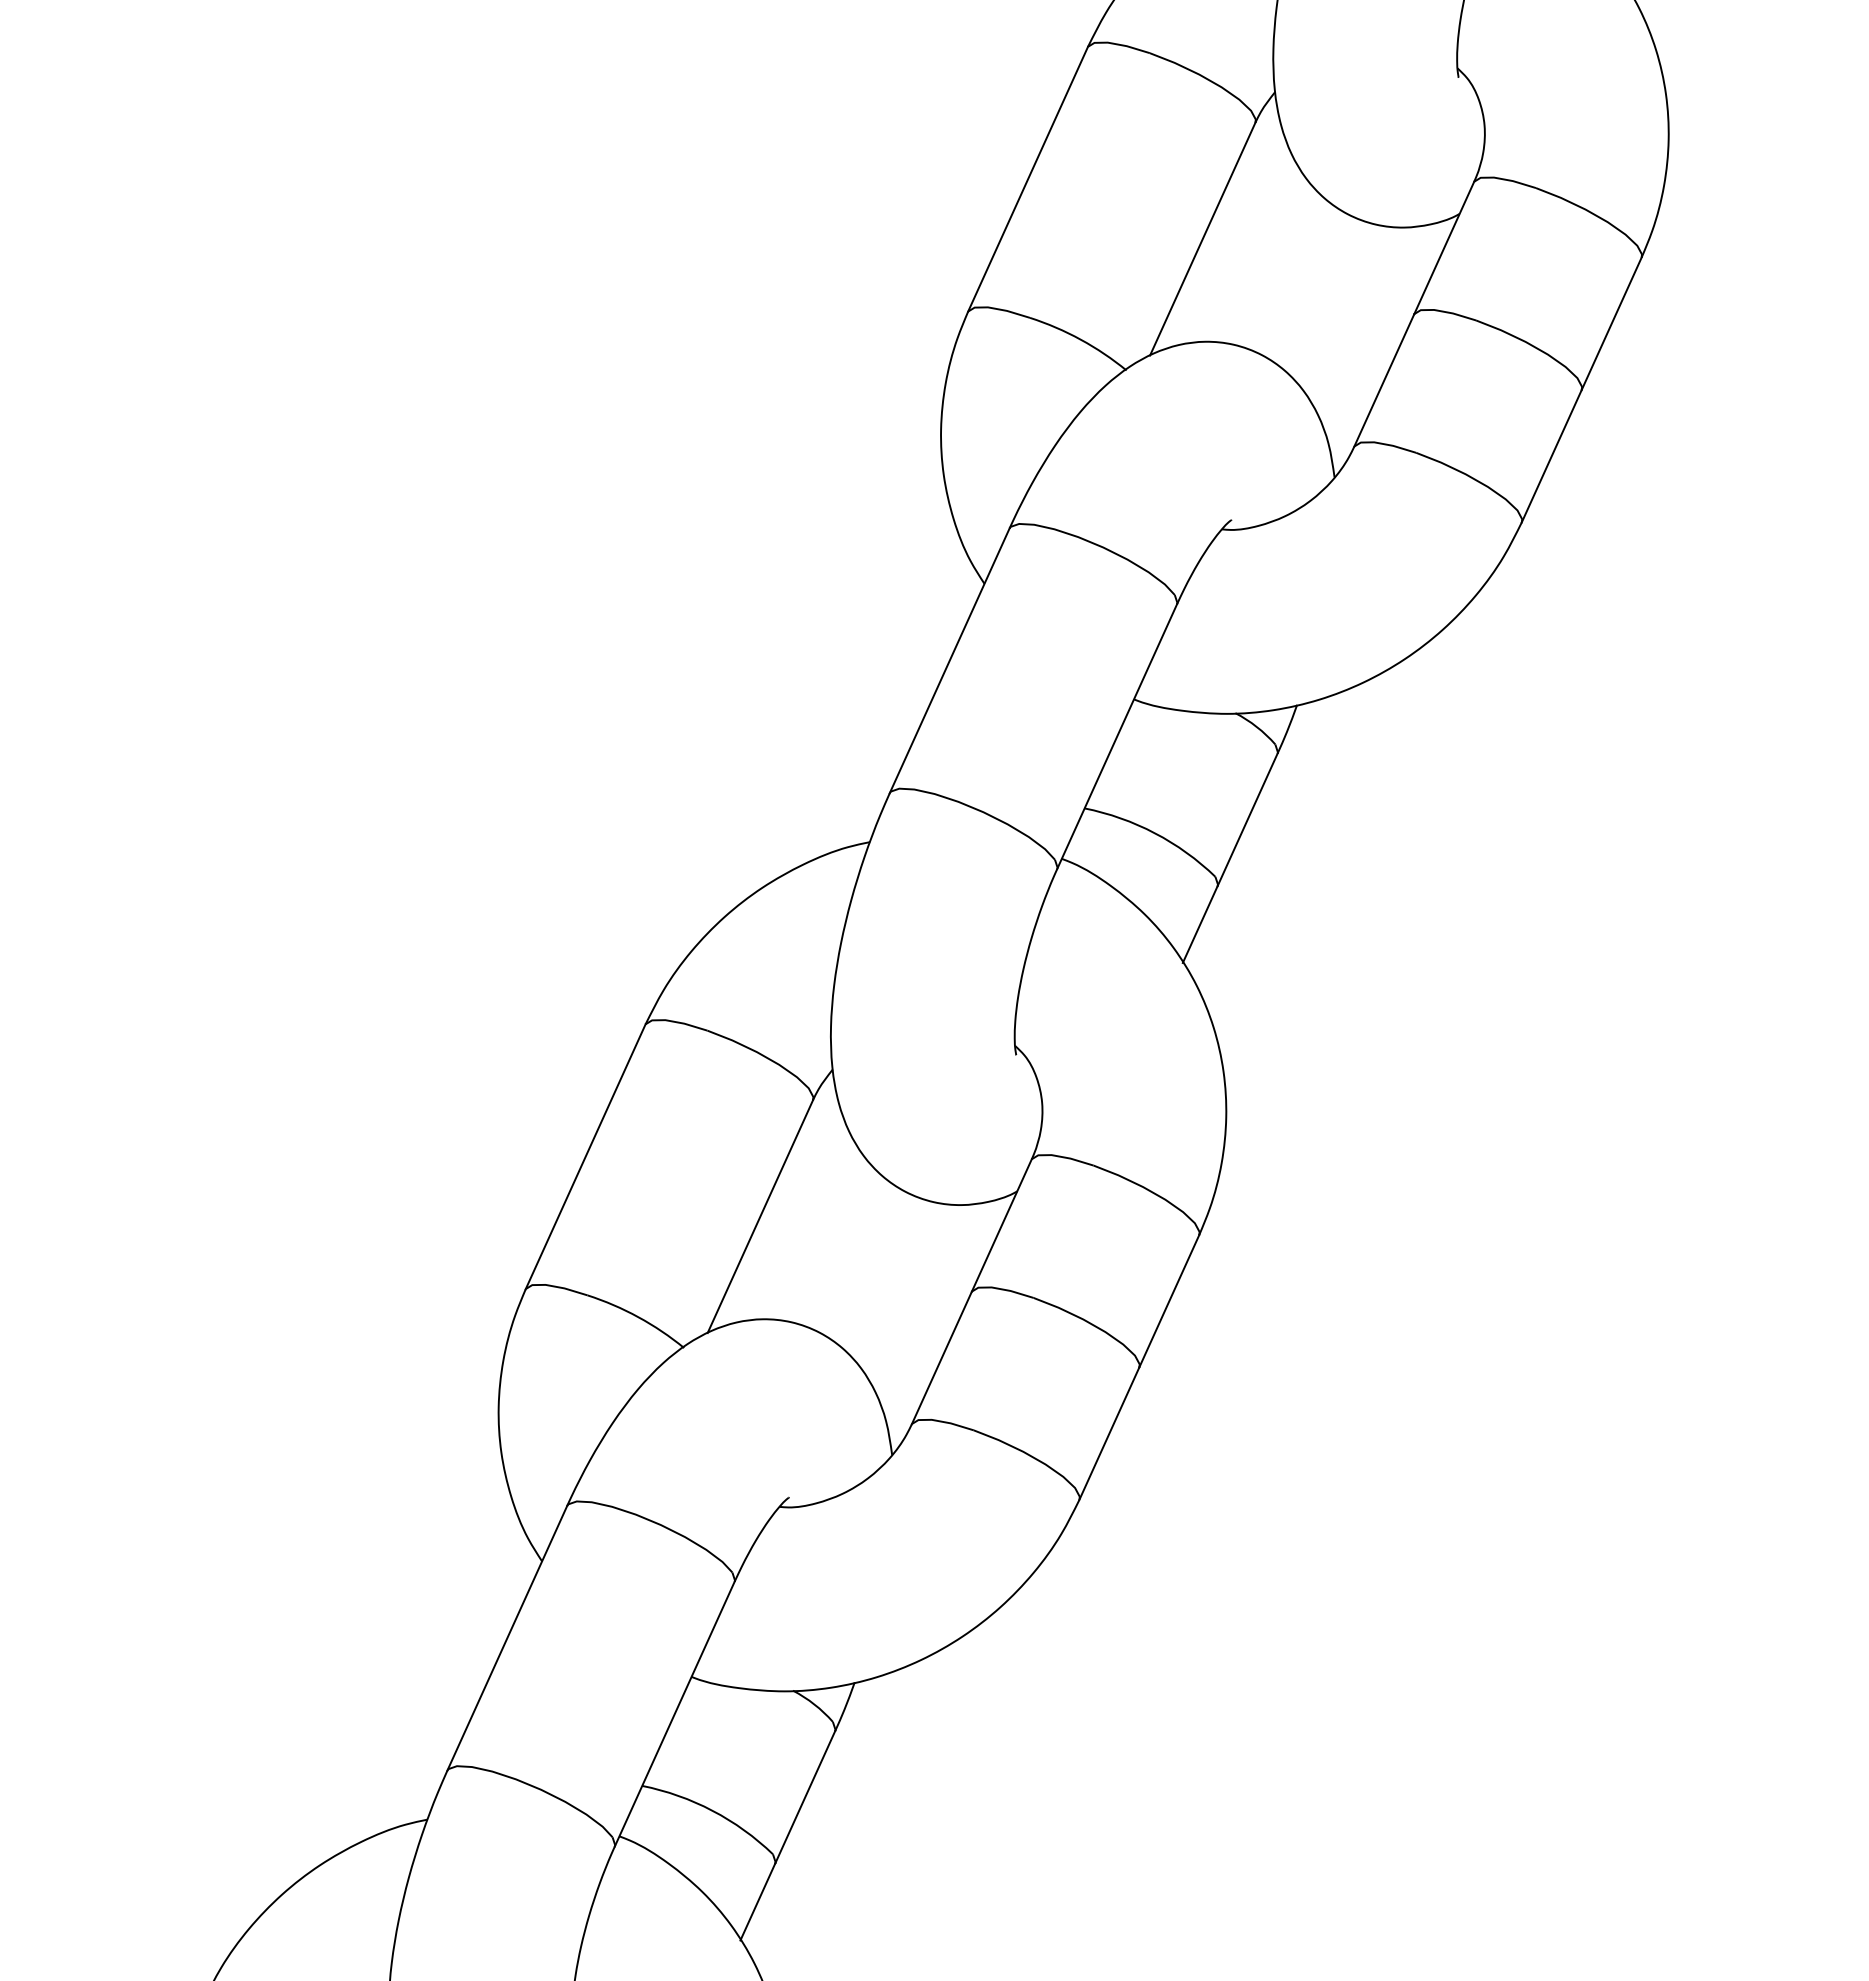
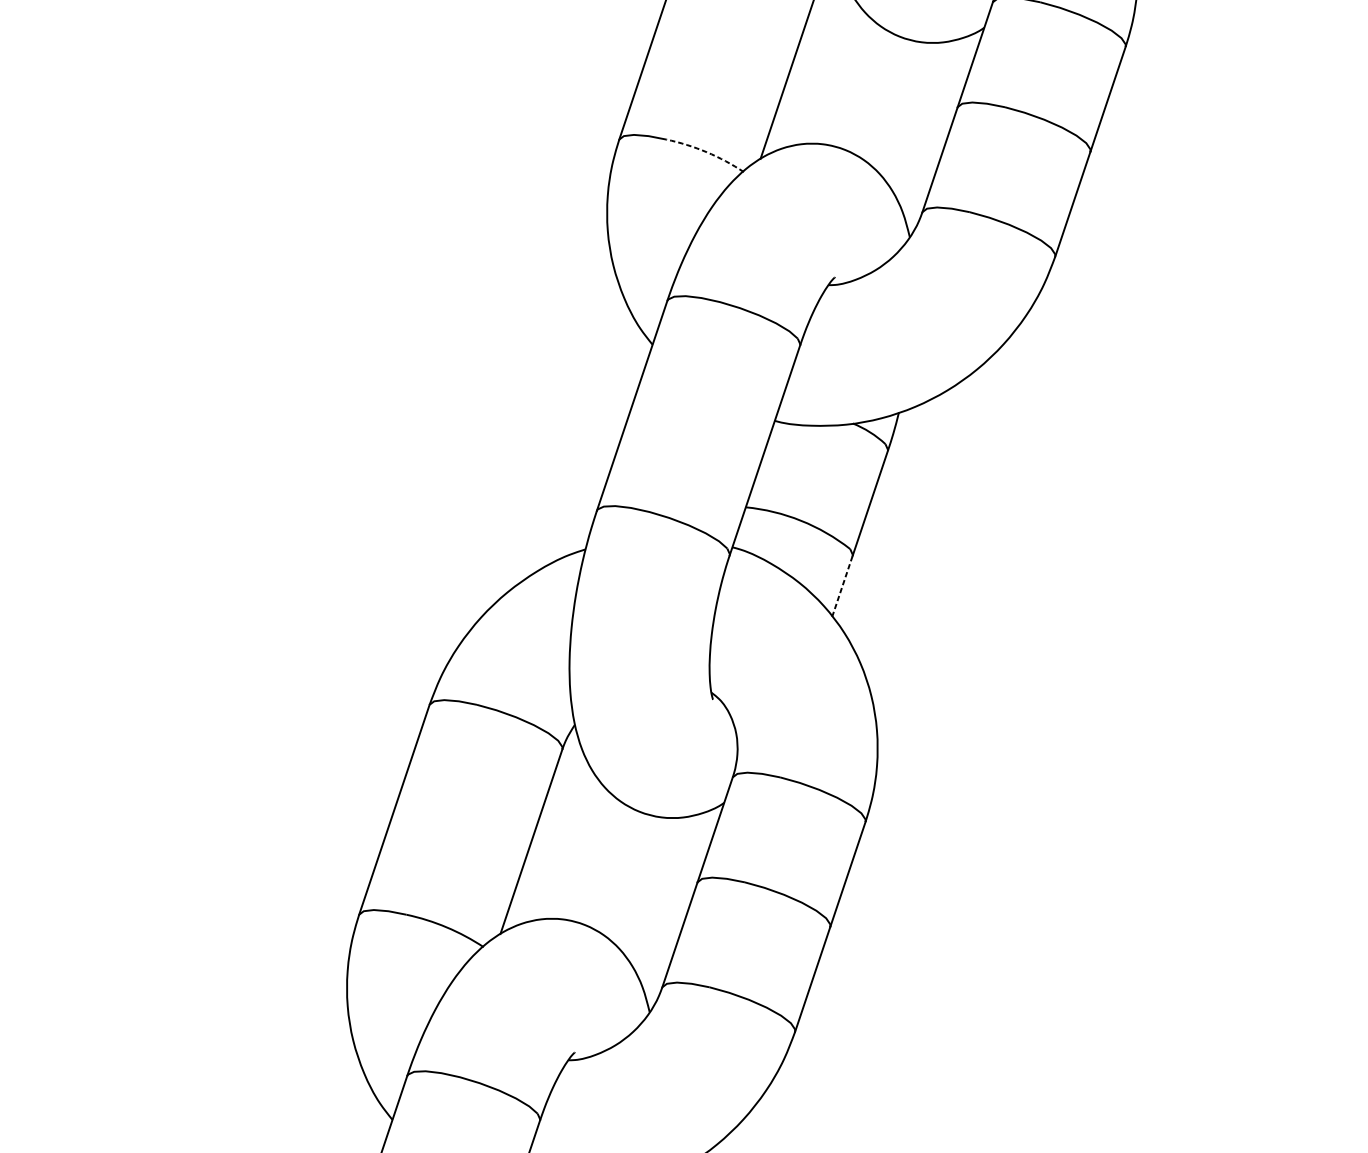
arc: (1080, 339) -> (706, 152), solid -> dashed
line: (1200, 924) -> (842, 586), solid -> dashed

